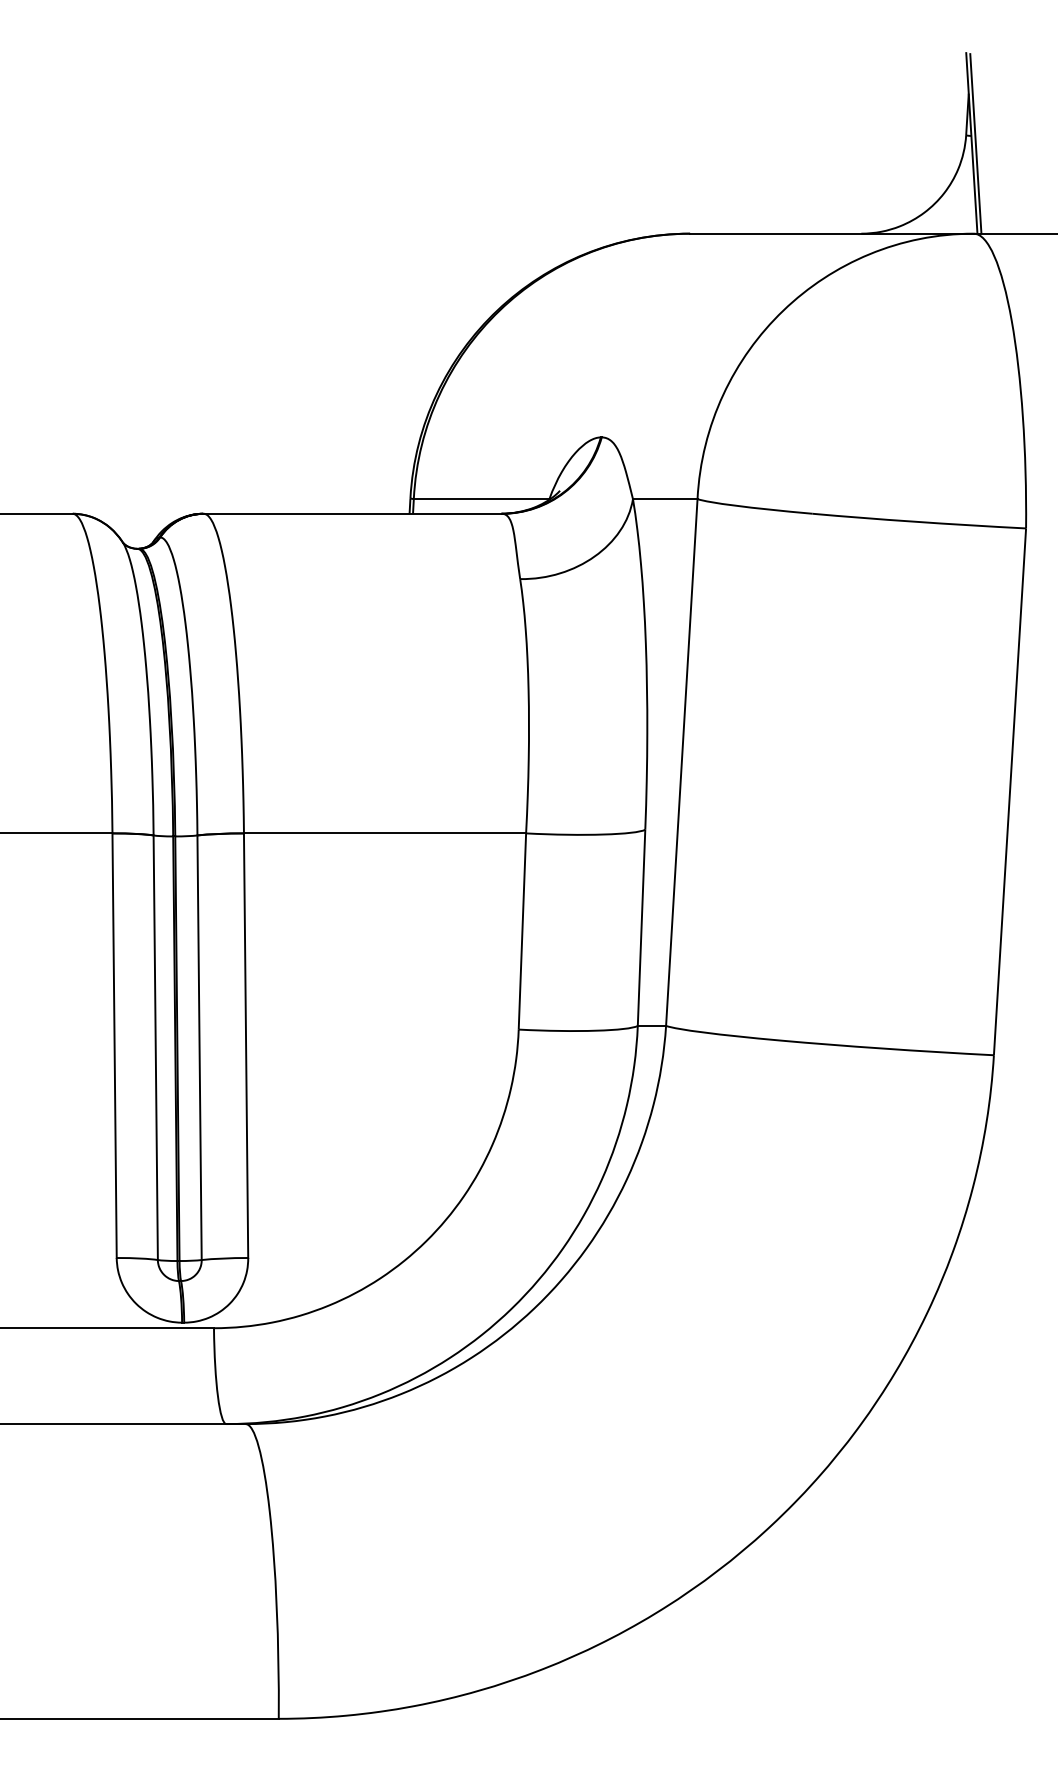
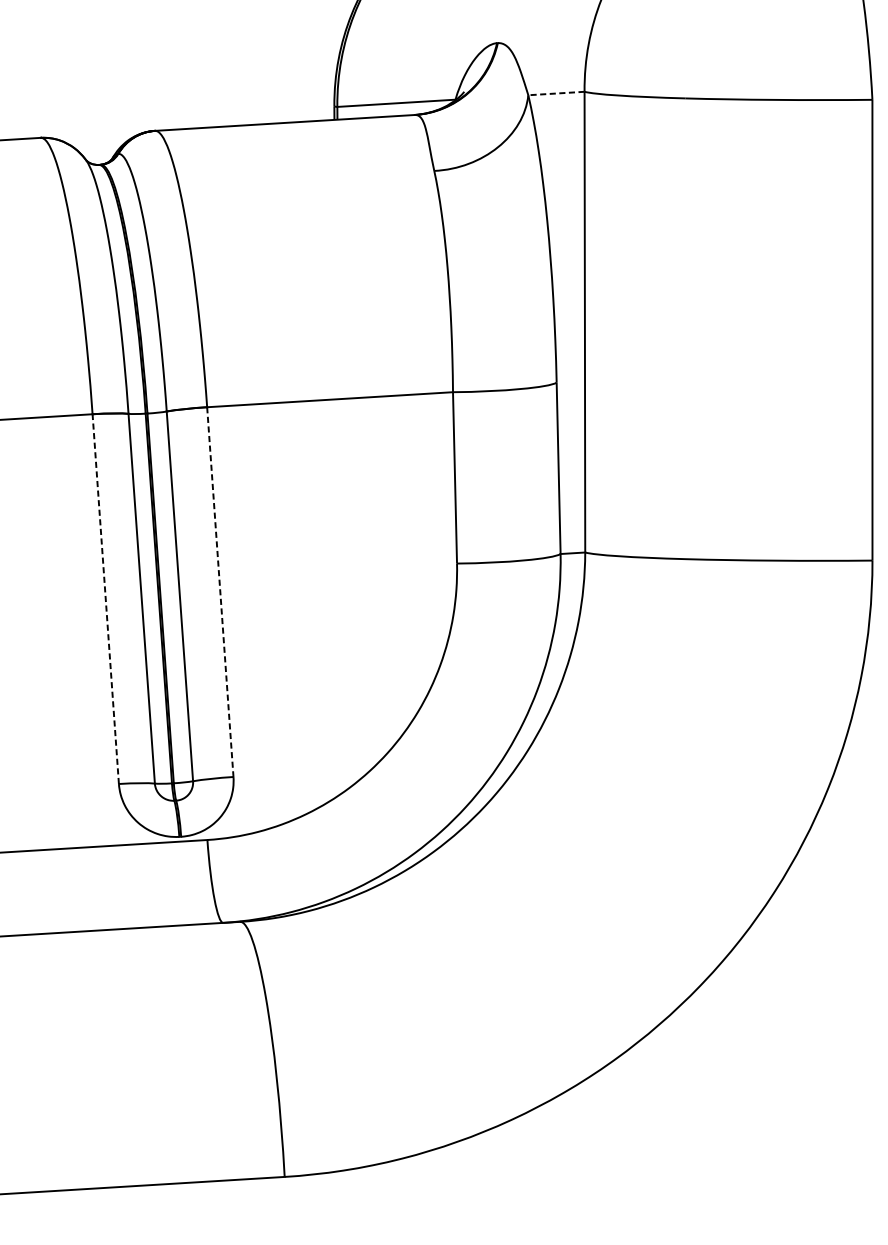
line: (664, 499) -> (555, 93), solid -> dashed
line: (114, 1045) -> (105, 598), solid -> dashed
line: (246, 1046) -> (220, 592), solid -> dashed

